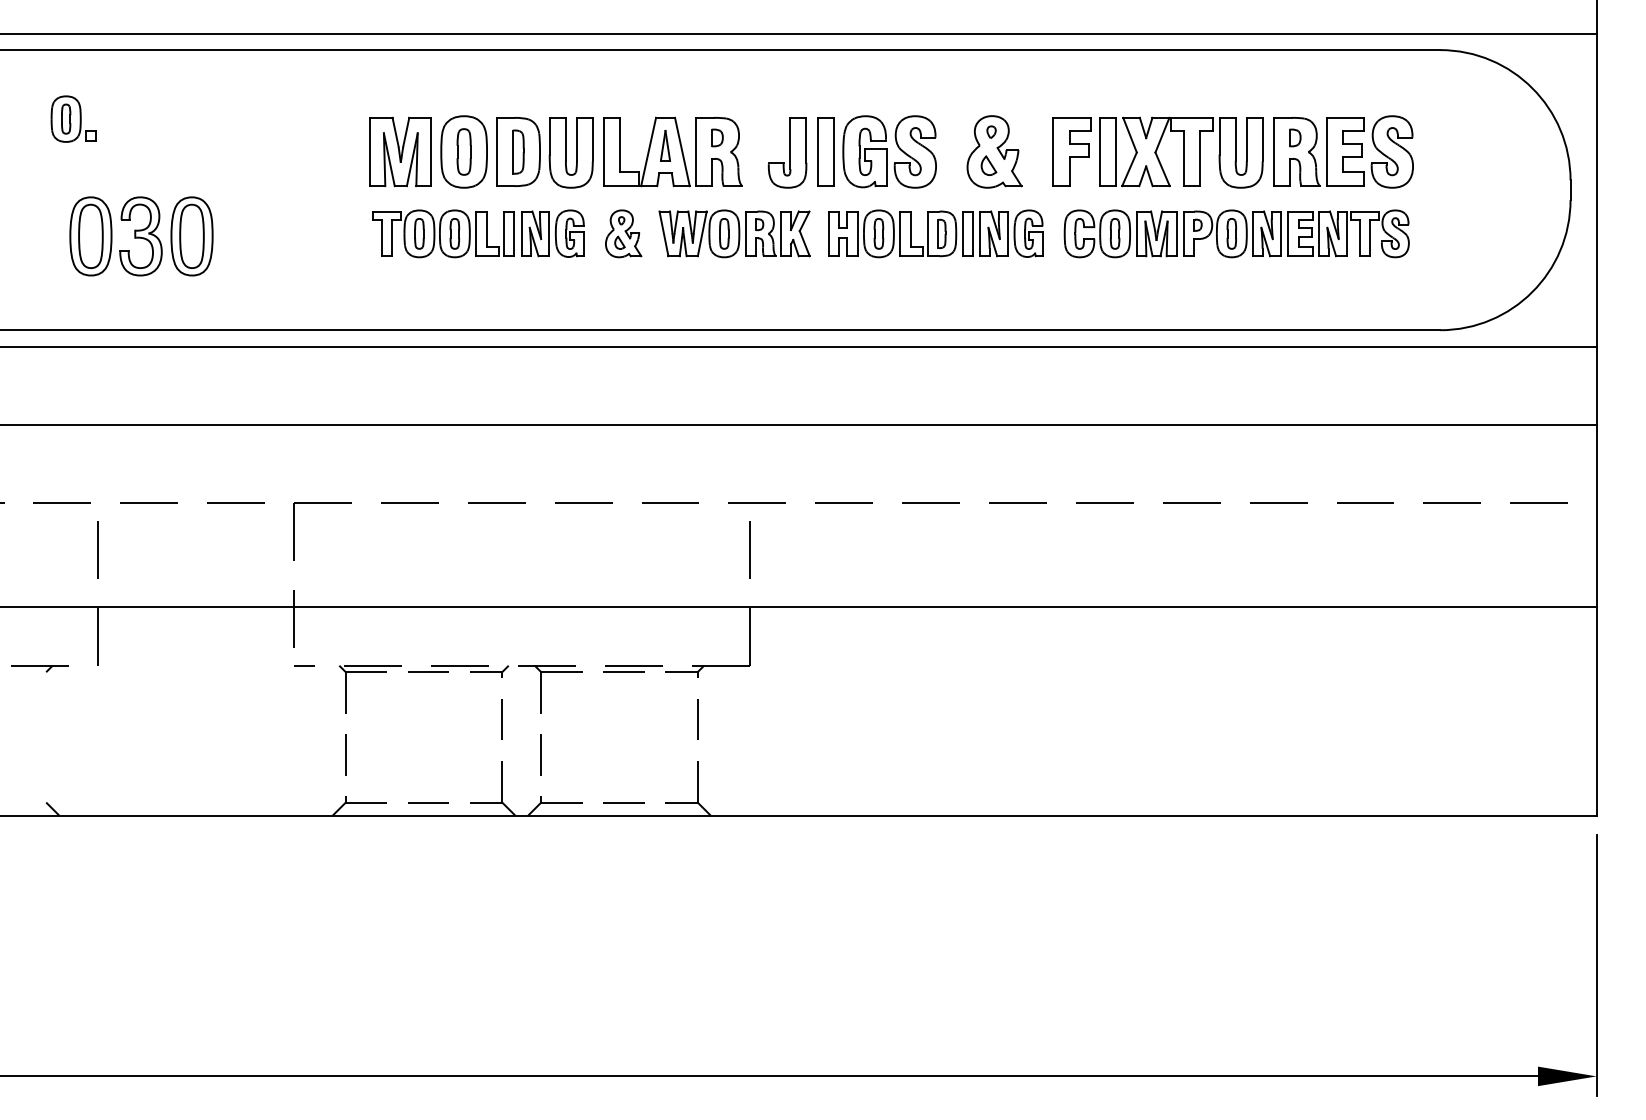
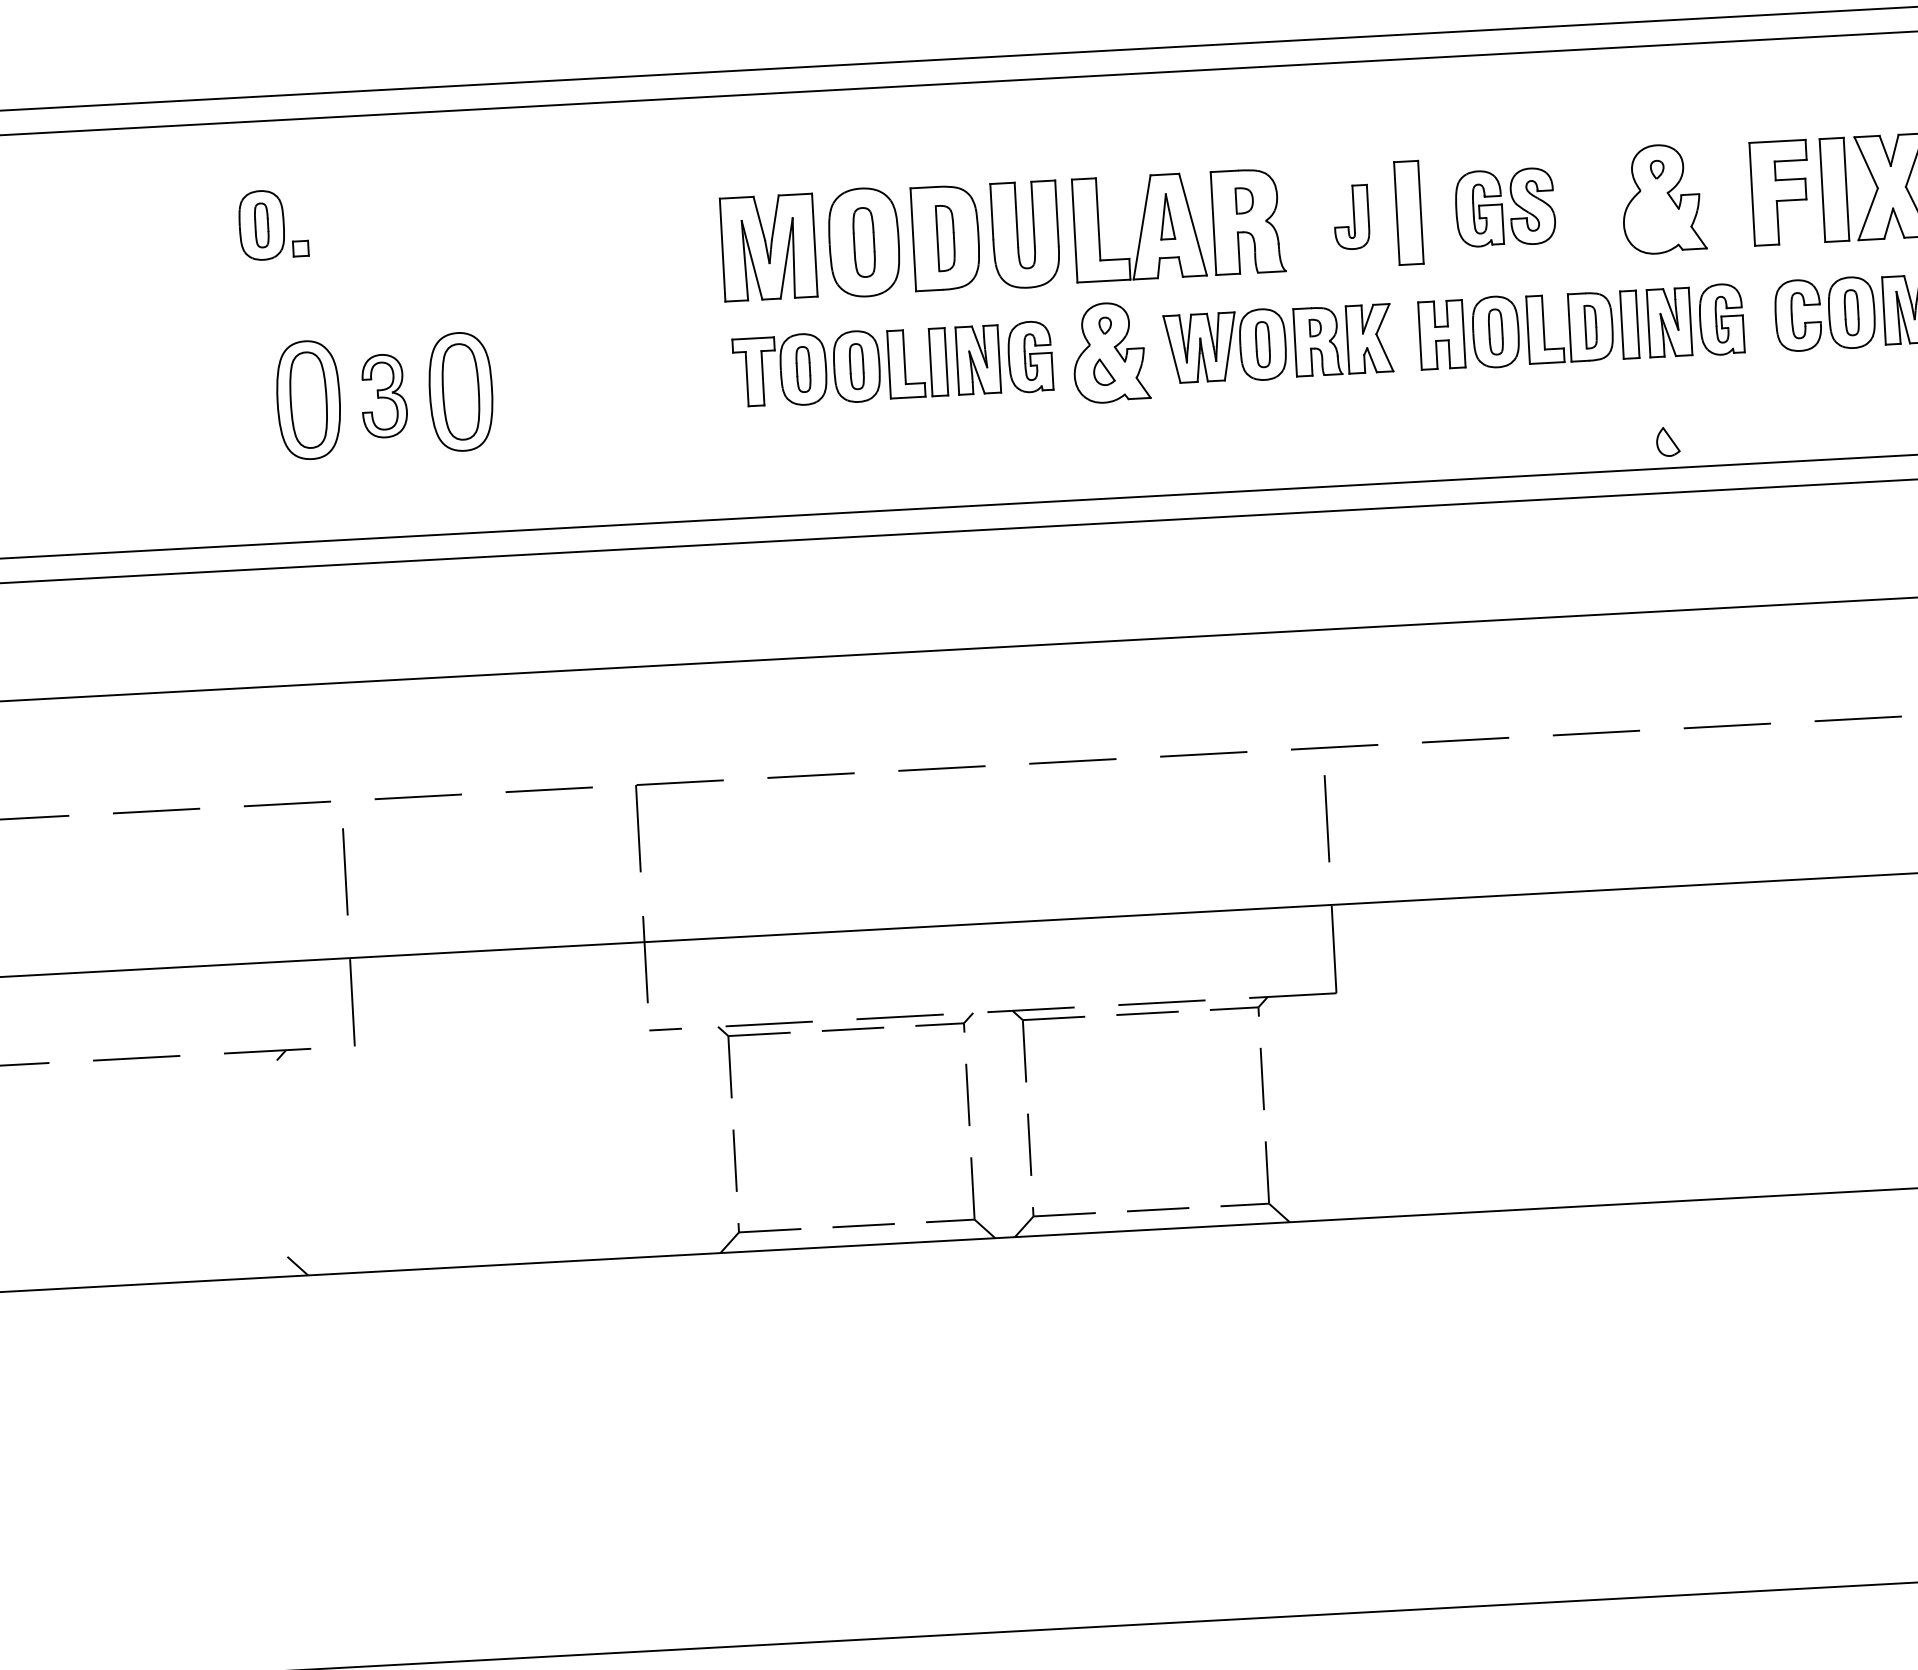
part: (889, 151) -> (1505, 207), size x0.7
part: (787, 152) -> (1351, 216), size x0.6
part: (988, 165) -> (1667, 441), moved
part: (623, 233) -> (1110, 352), size x1.4
part: (140, 236) -> (383, 396), size x0.7

